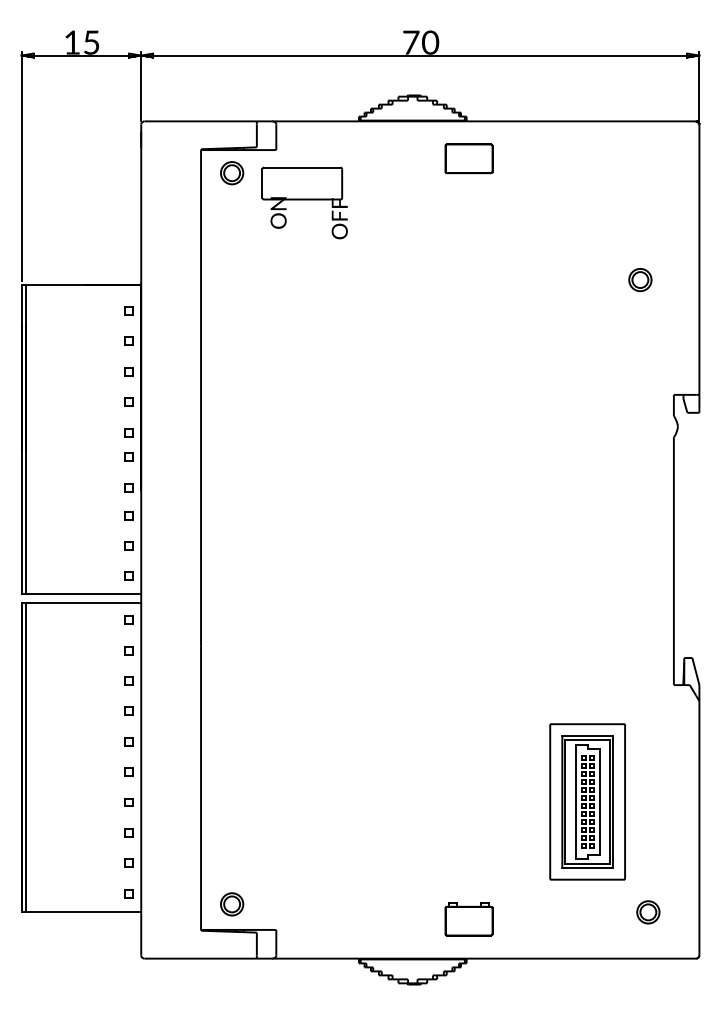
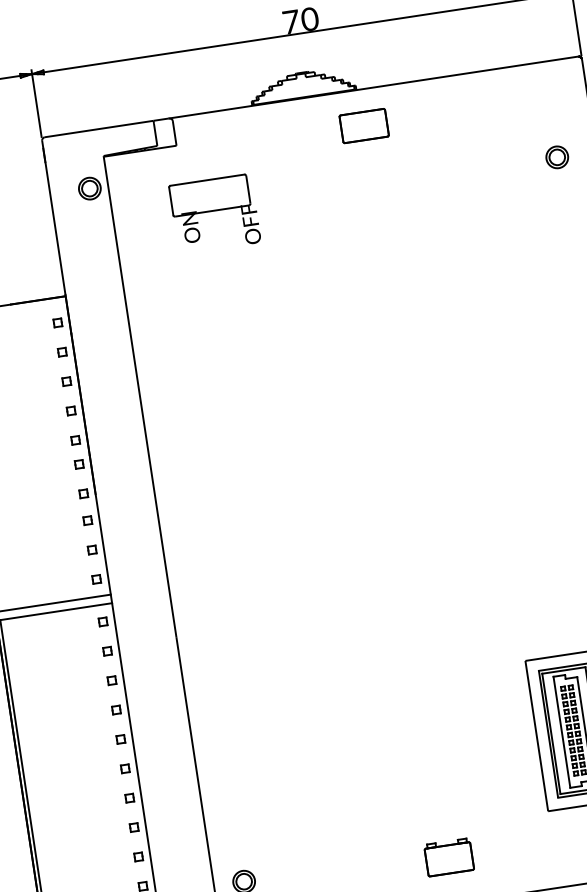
part: (232, 173) -> (90, 188), moved
part: (304, 202) -> (214, 213), moved
part: (640, 280) -> (557, 157), moved
part: (468, 919) -> (448, 857), moved

